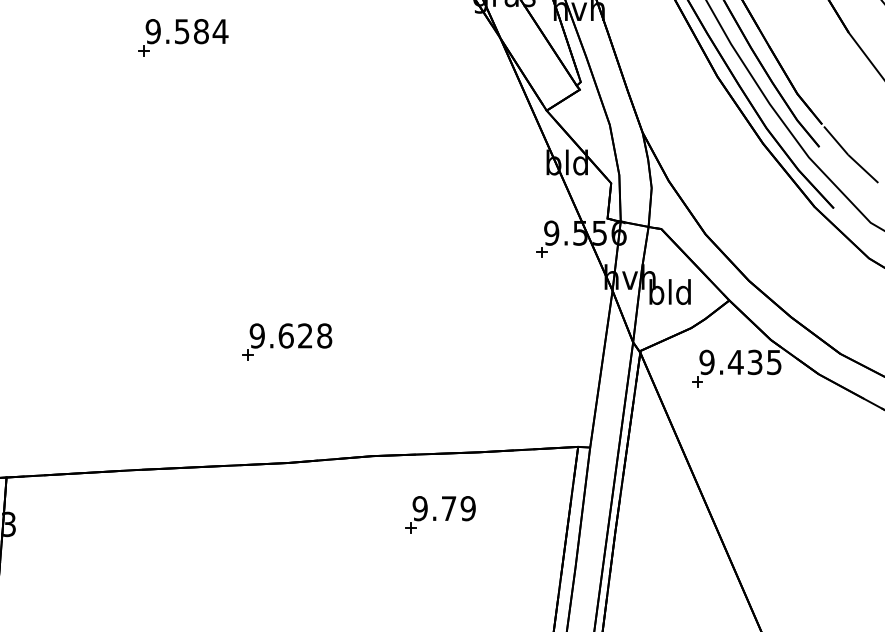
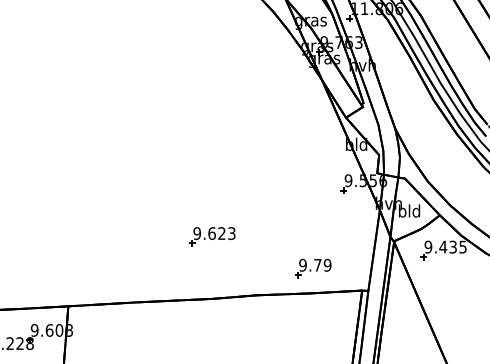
part: (181, 36) -> (158, 79), removed
text: (323, 335) -> (231, 233), 9.628 -> 9.623
part: (440, 514) -> (313, 268), moved

